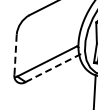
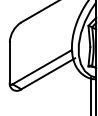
line: (15, 54) -> (9, 62), dashed -> solid
line: (52, 68) -> (47, 74), dashed -> solid

